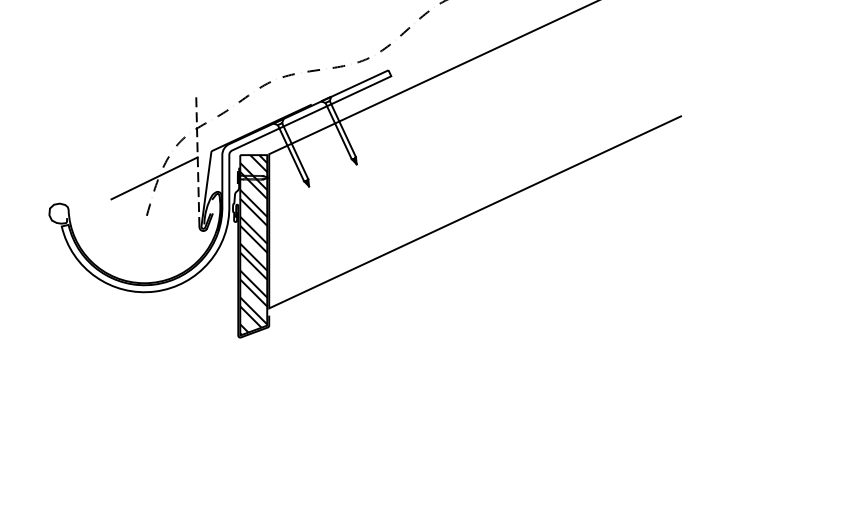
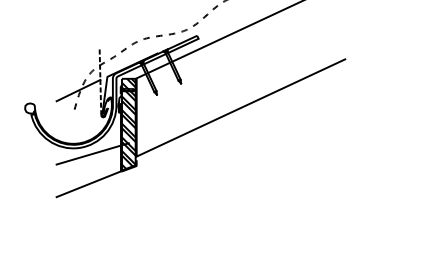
line: (182, 302) -> (92, 153), added
line: (174, 363) -> (88, 184), added

